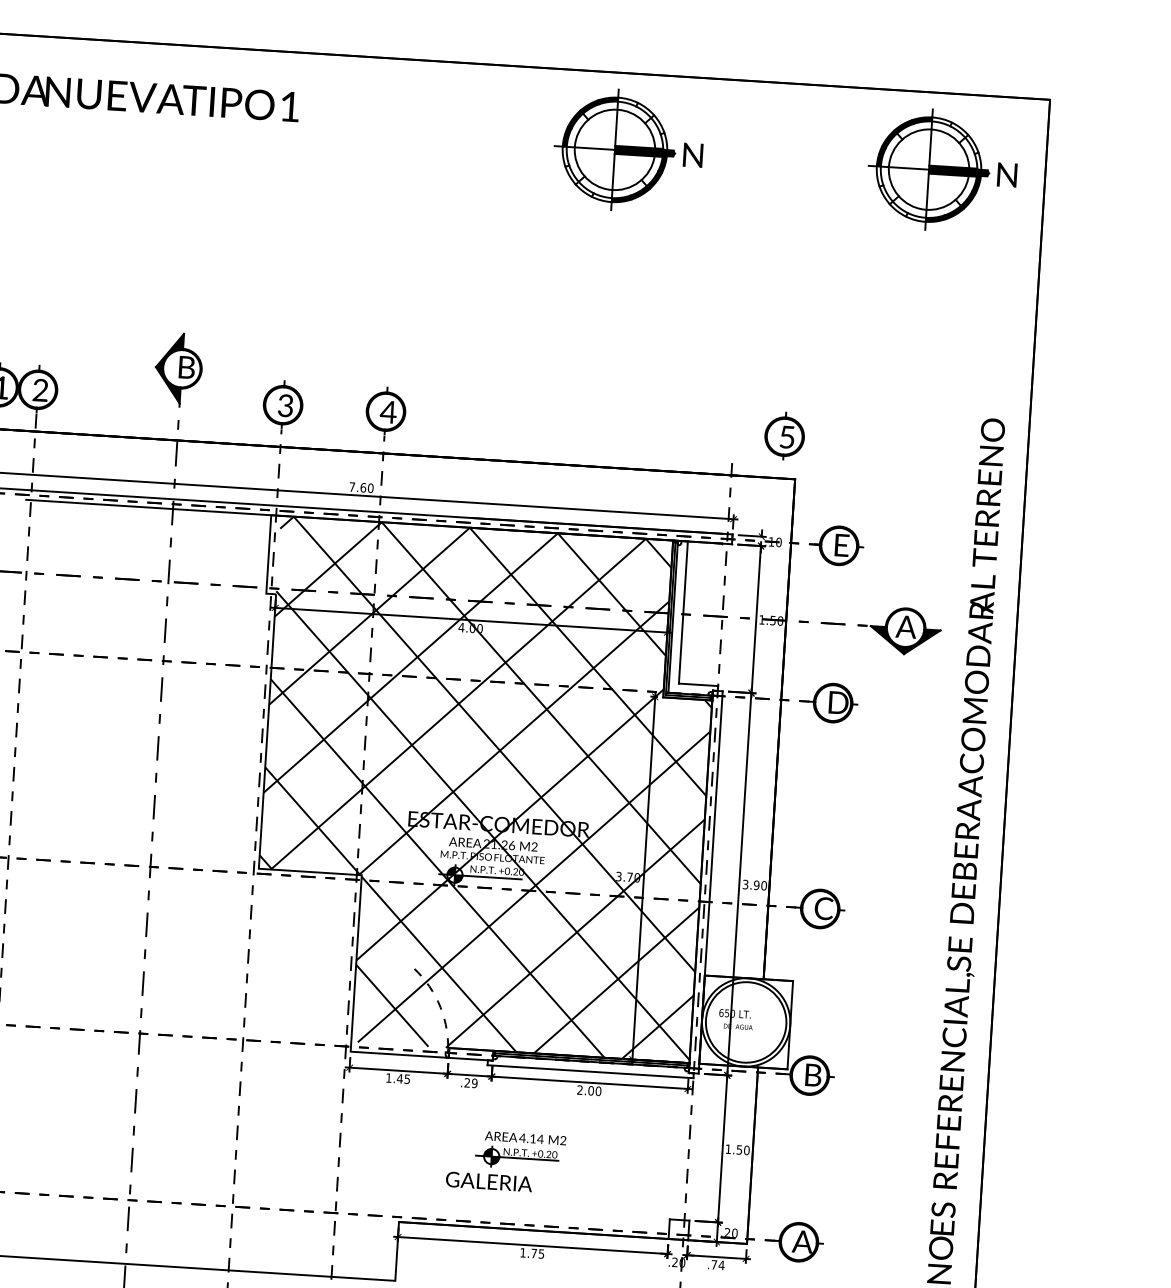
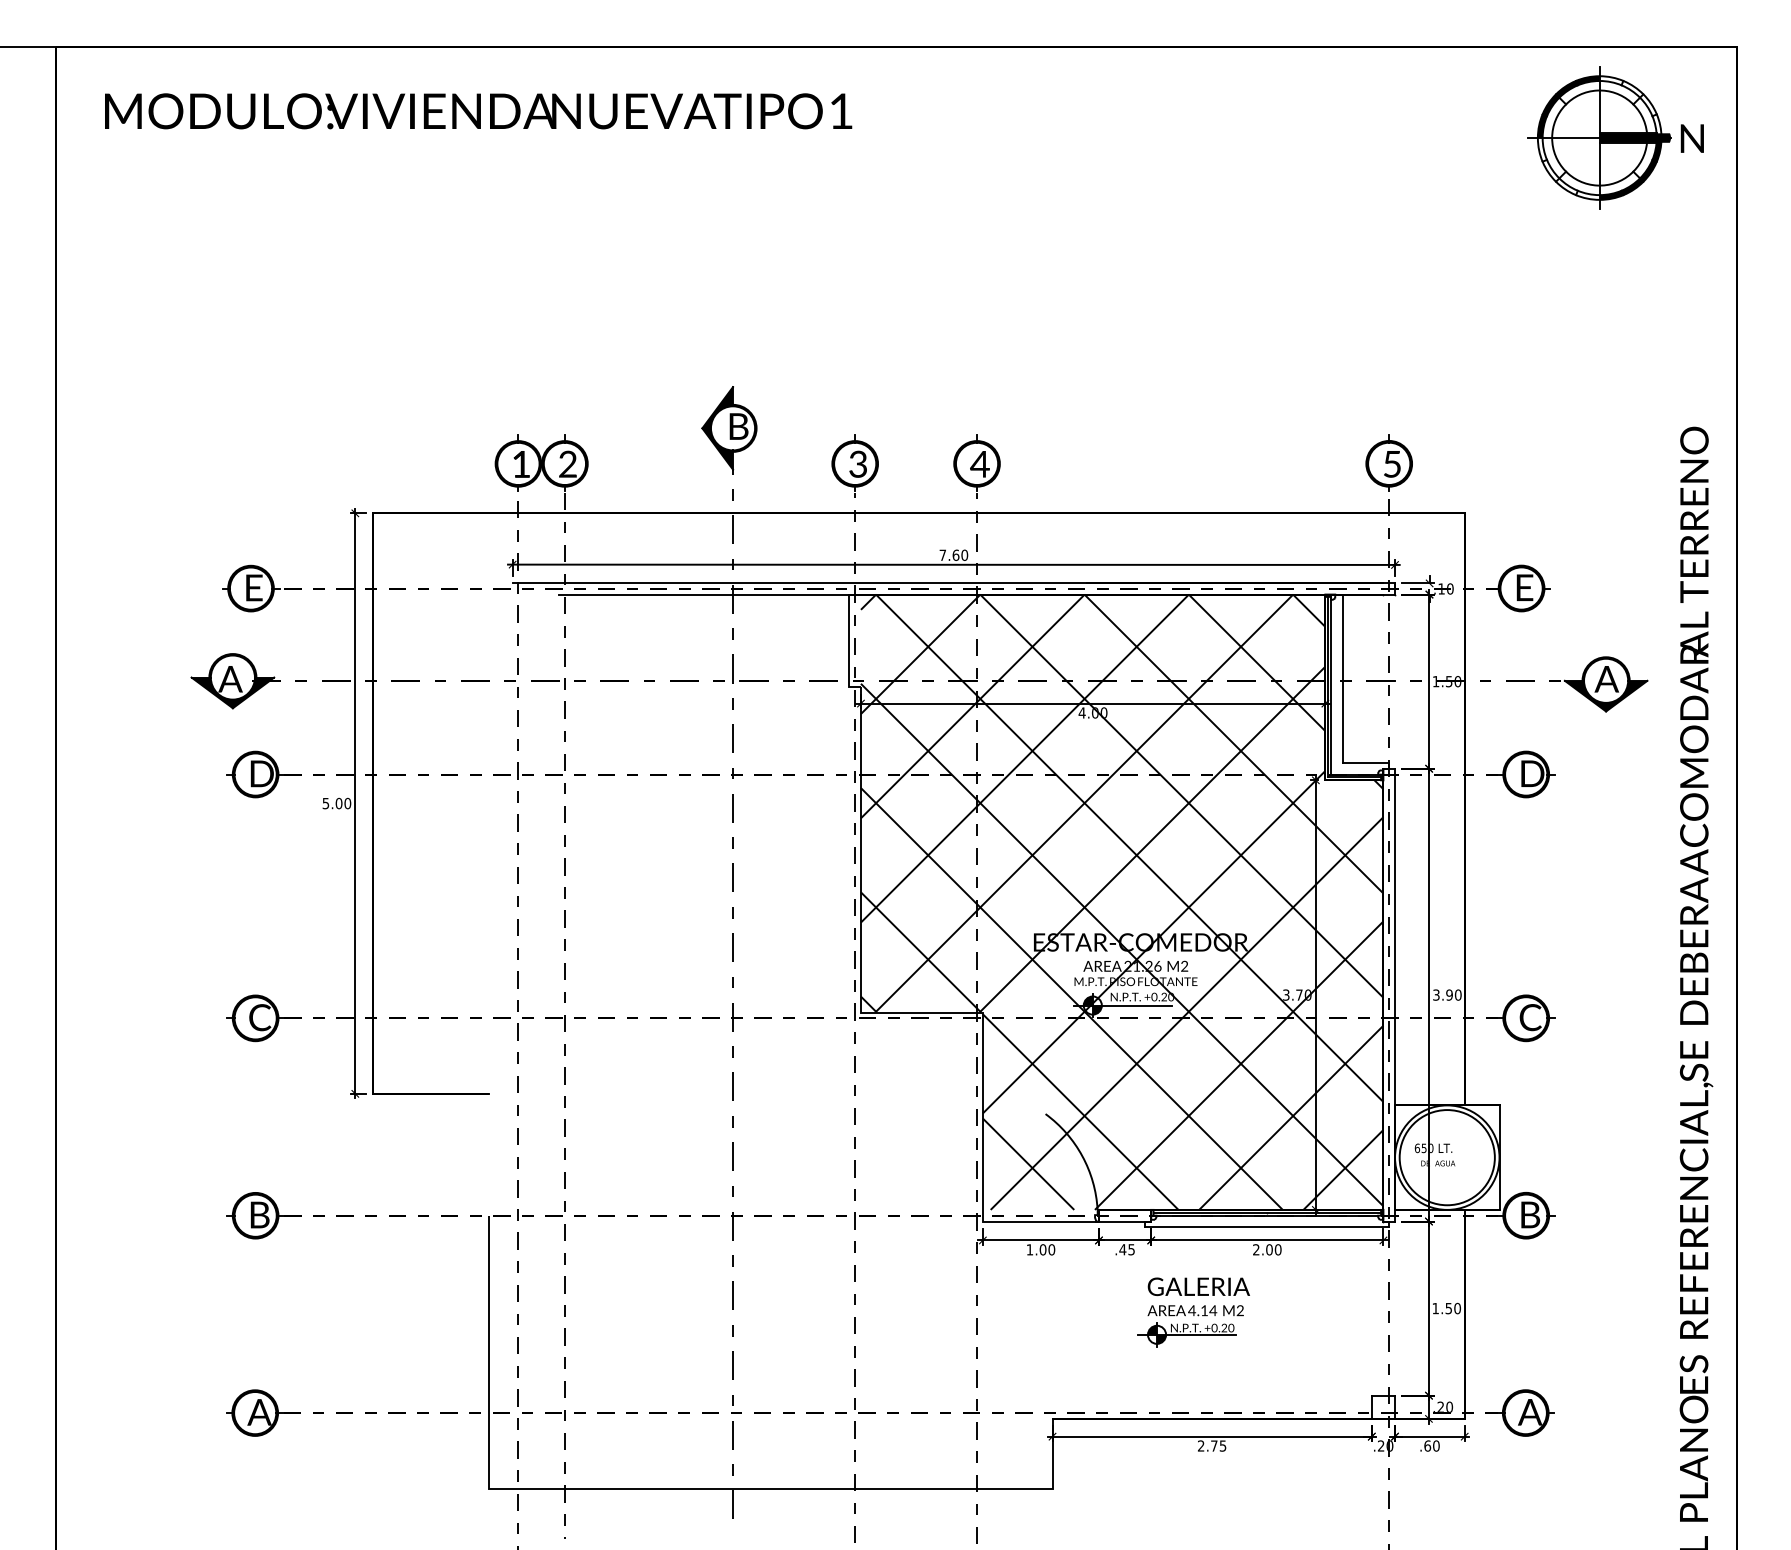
part: (628, 150) -> (1243, 137), removed
part: (784, 435) -> (1388, 462), moved
arc: (438, 1002) -> (1082, 1156), dashed -> solid
text: (403, 1078) -> (1047, 1249), 1.45 -> 1.00
text: (470, 1082) -> (1126, 1249), .29 -> .45
text: (488, 1181) -> (1198, 1286), moved
text: (523, 1252) -> (1201, 1445), 1.75 -> 2.75
text: (717, 1264) -> (1431, 1445), .74 -> .60

